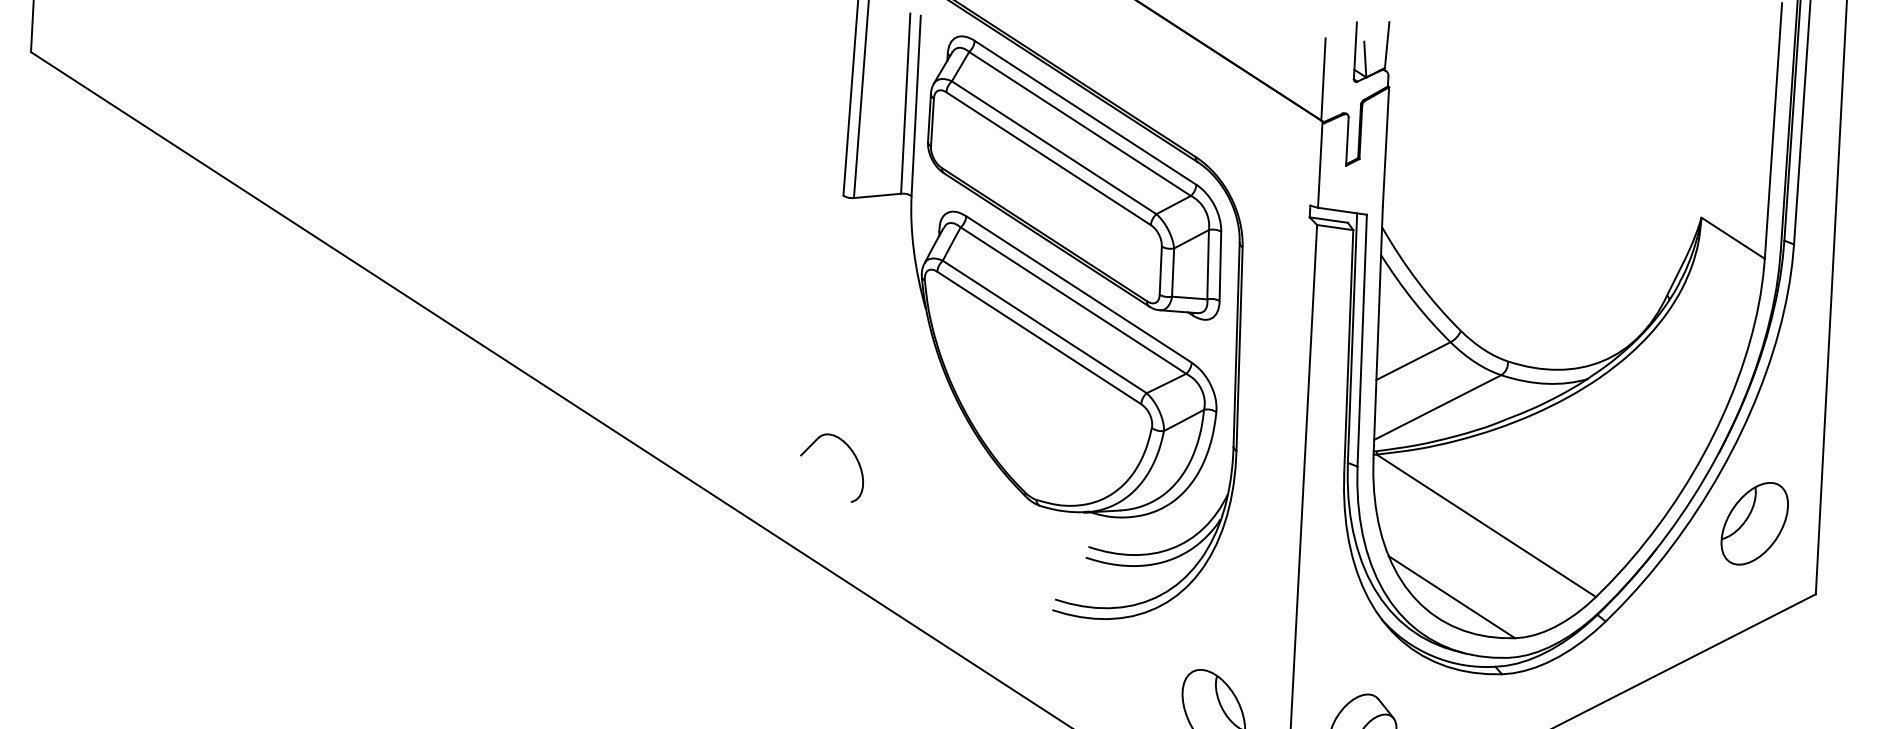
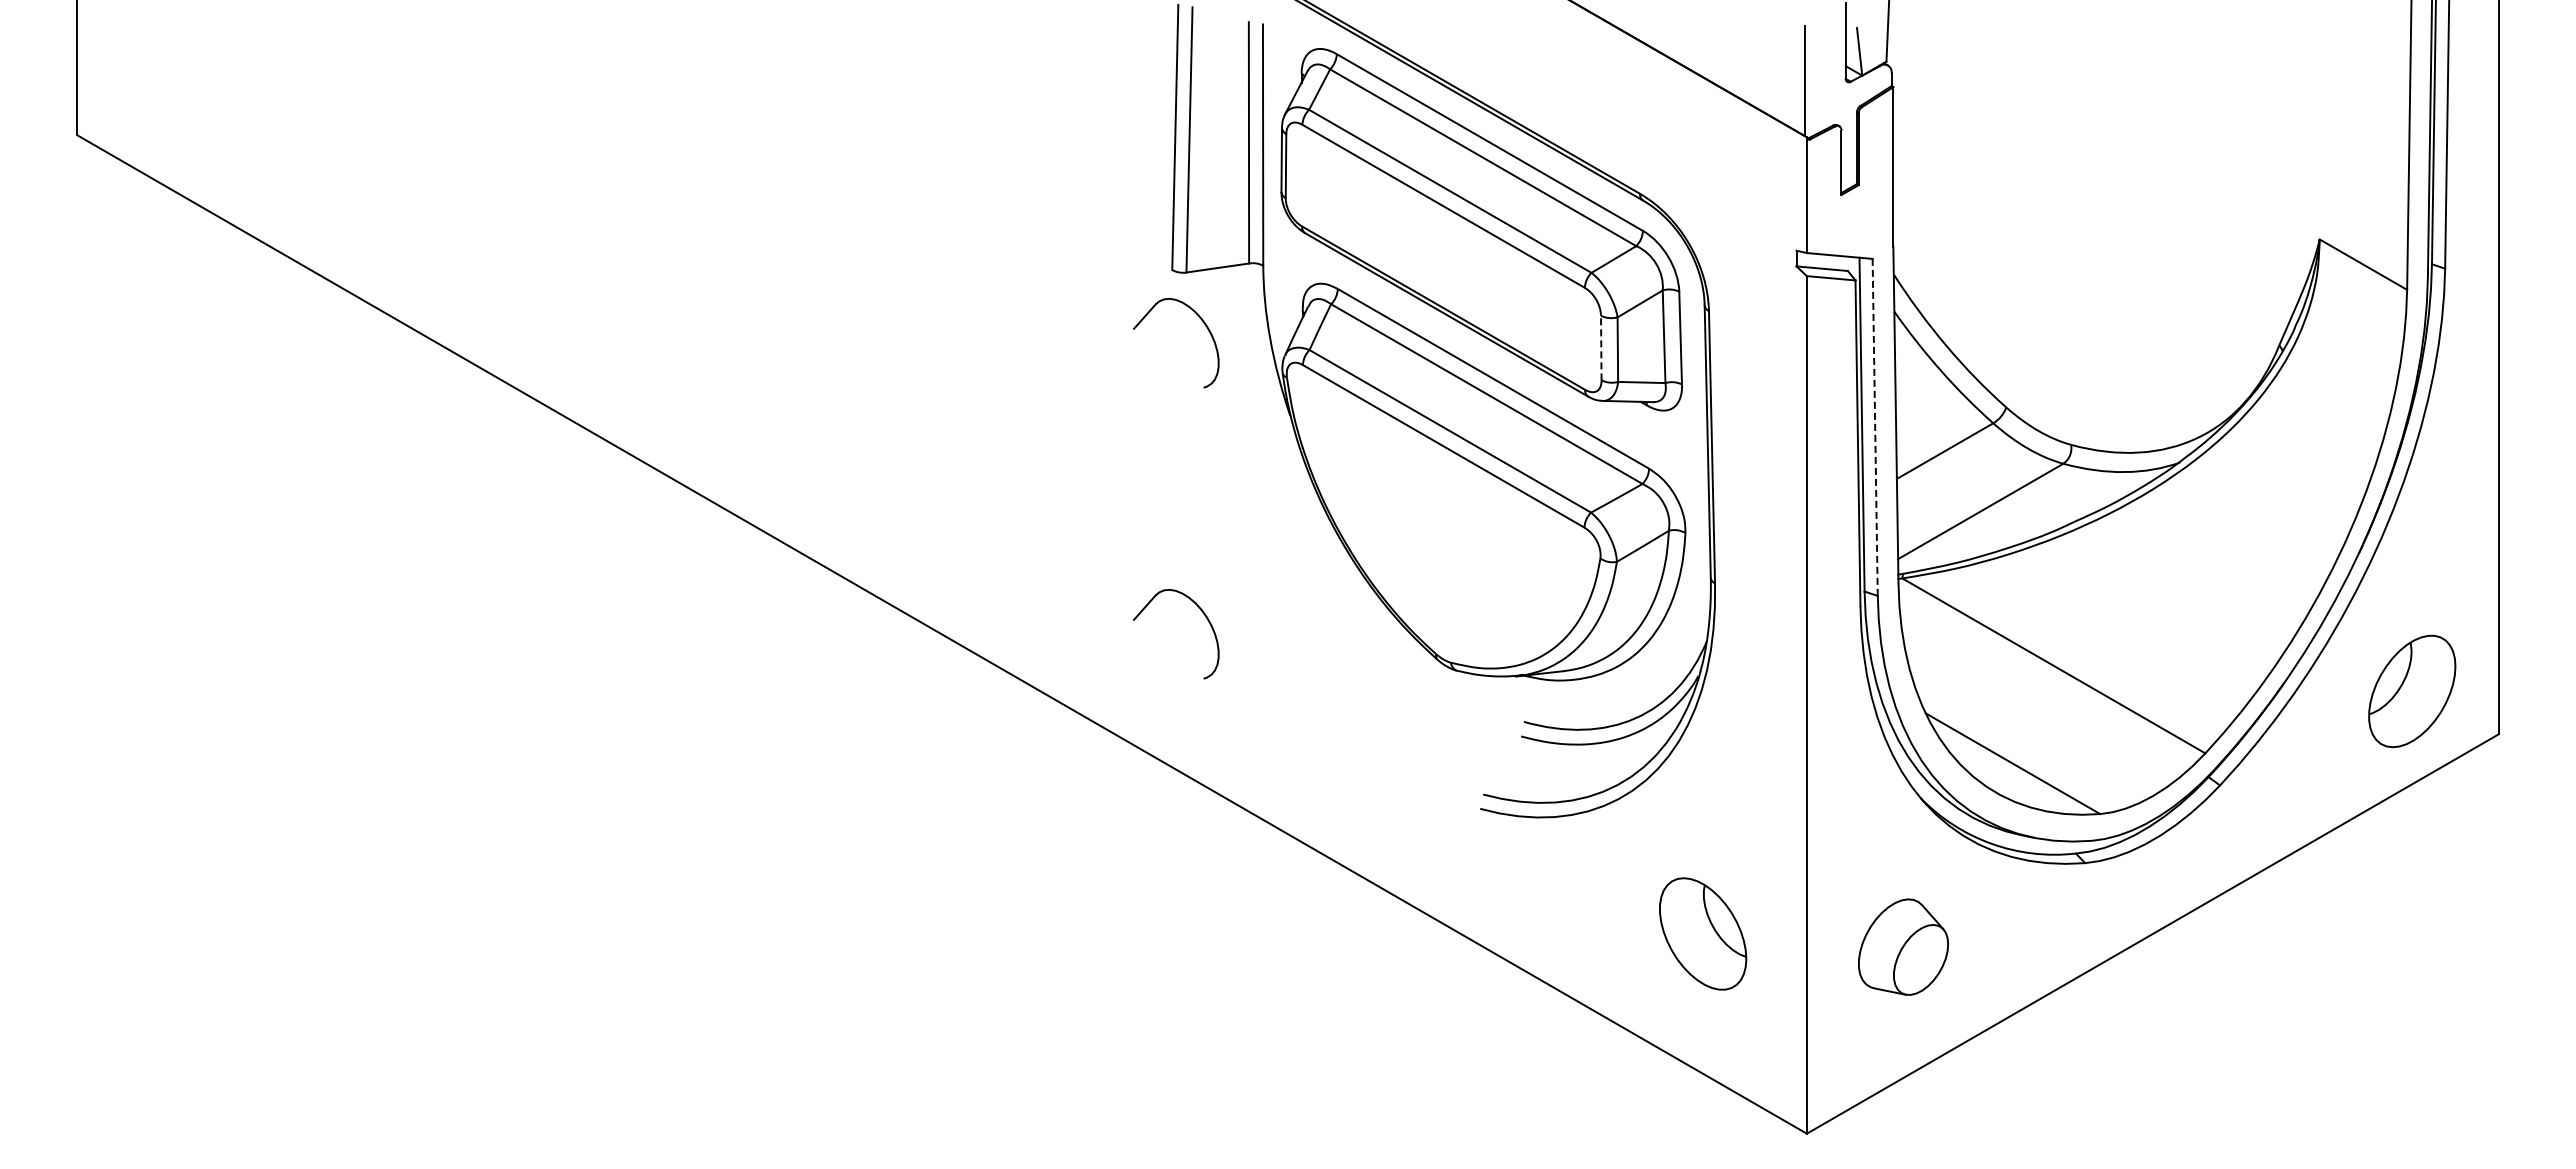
part: (863, 236) -> (1202, 322), added
line: (1160, 270) -> (1601, 347), solid -> dashed
line: (1362, 340) -> (1875, 427), solid -> dashed
part: (1754, 523) -> (2412, 691), moved

